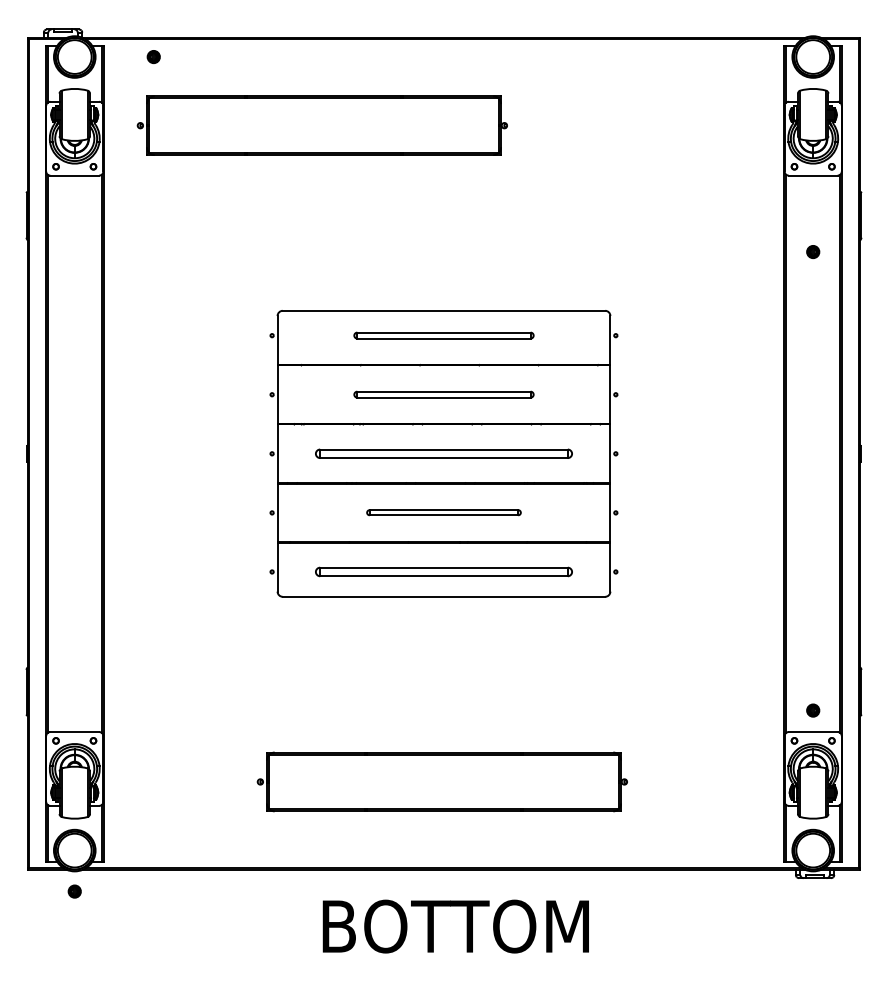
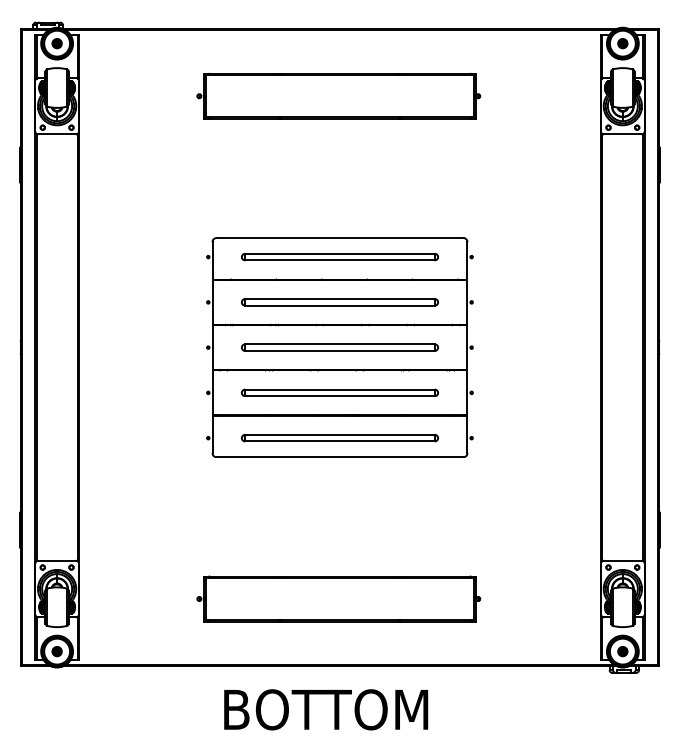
part: (153, 57) -> (56, 44), moved
part: (321, 125) -> (338, 96), moved
part: (813, 252) -> (623, 44), moved
part: (443, 335) -> (339, 256), size x1.43
part: (443, 394) -> (339, 302), size x1.43
part: (443, 512) -> (339, 392), size x1.67
part: (813, 710) -> (623, 651), moved
part: (74, 891) -> (56, 651), moved
text: (455, 926) -> (325, 709), moved

